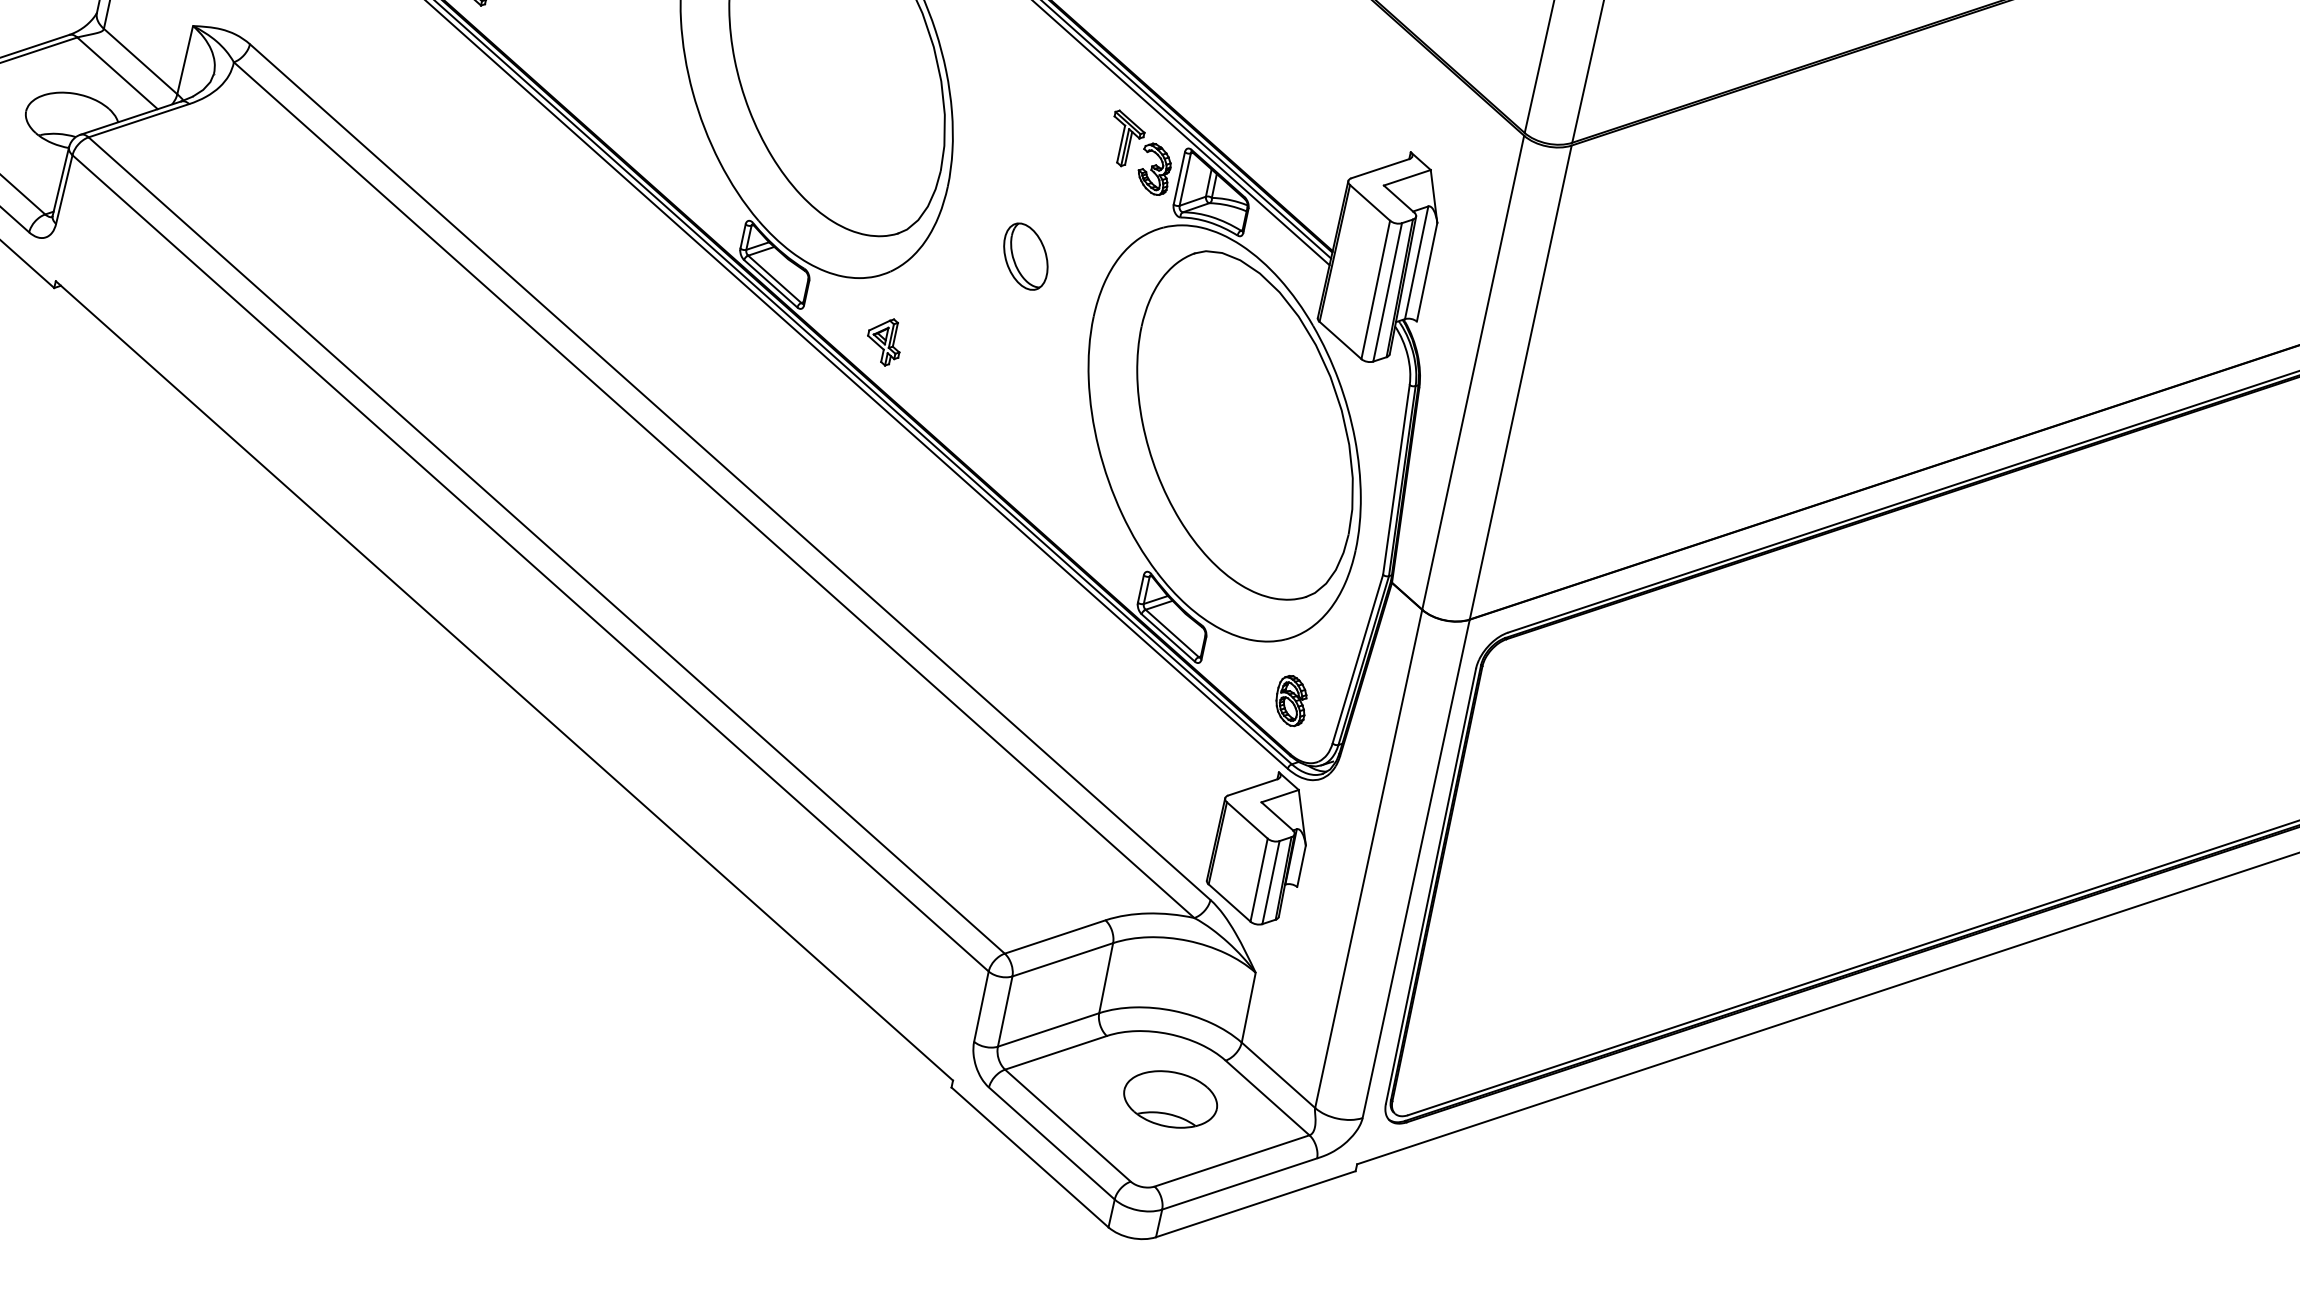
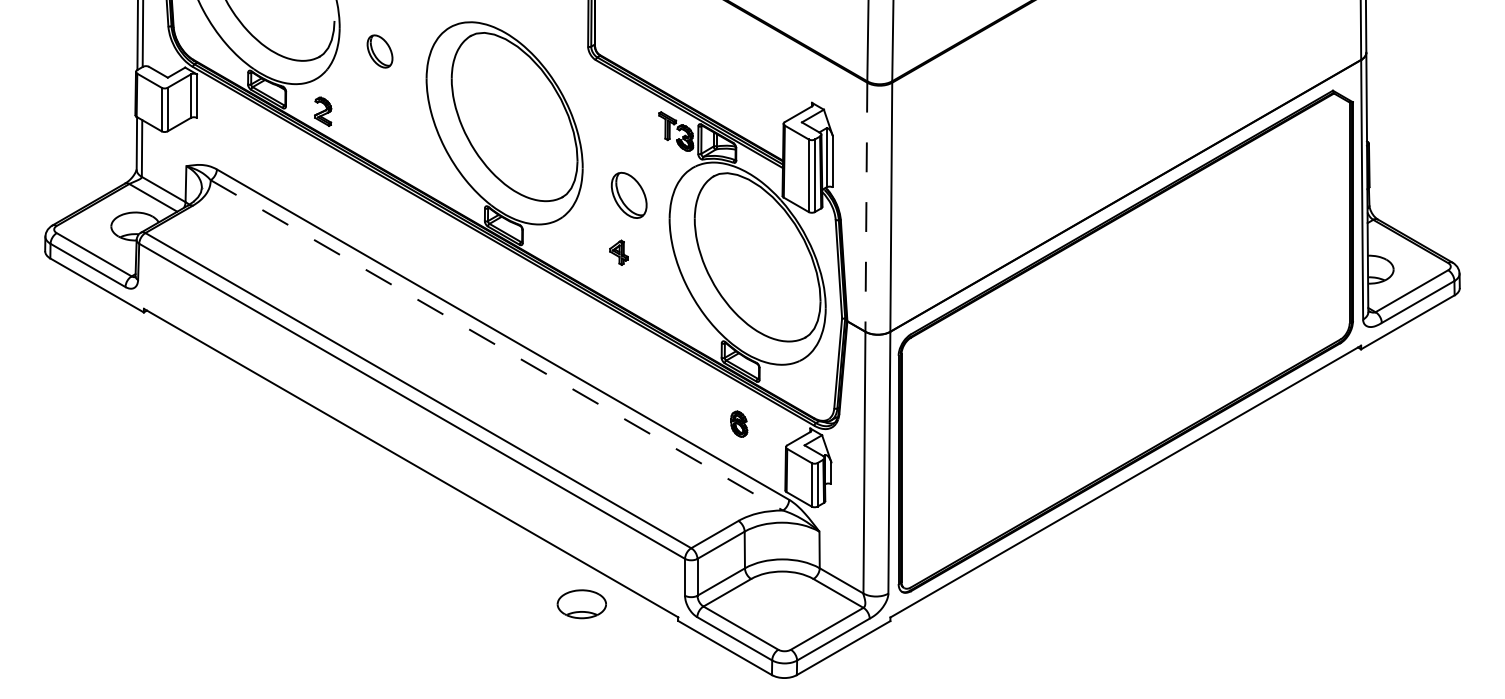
part: (1026, 256) -> (629, 195), size x1.4
part: (883, 340) -> (618, 252), moved
line: (1473, 373) -> (866, 207), solid -> dashed
line: (715, 490) -> (497, 345), solid -> dashed
part: (1292, 699) -> (739, 423), moved
part: (1169, 1099) -> (581, 604), moved

